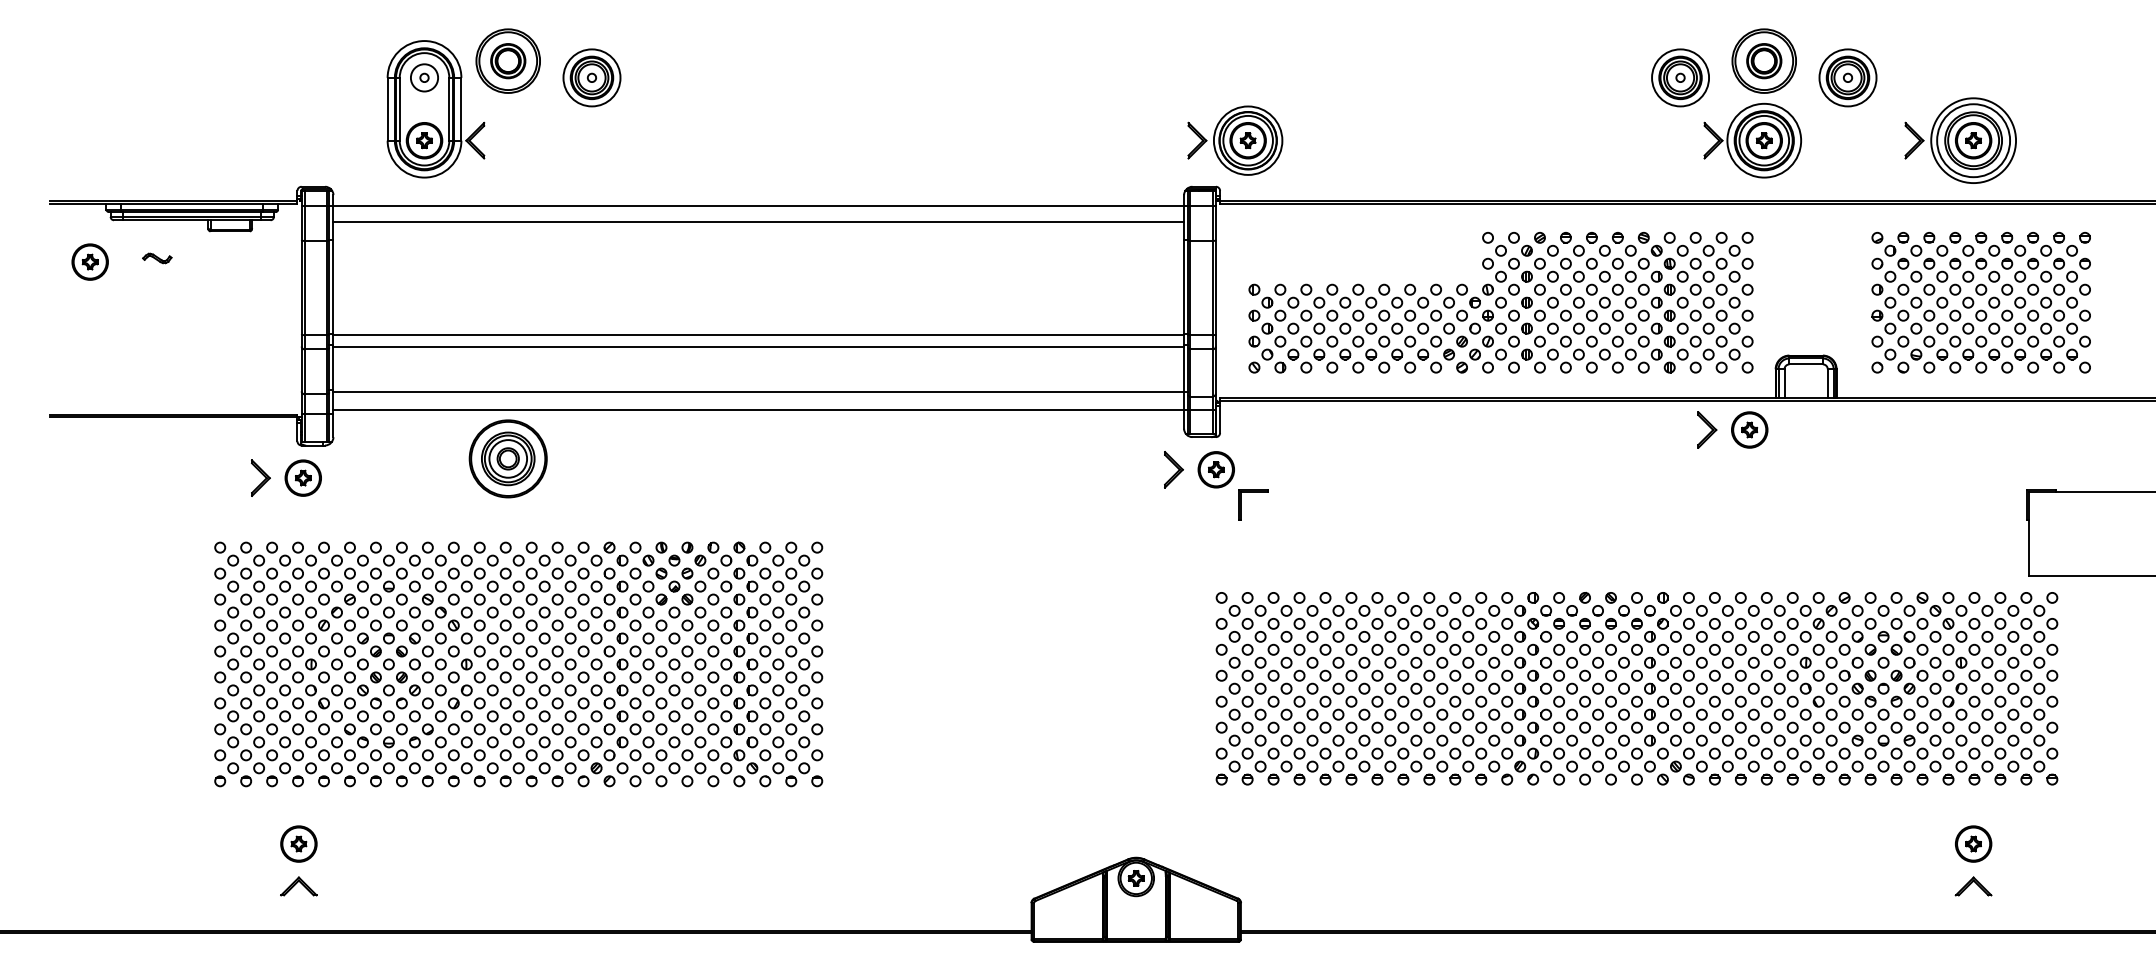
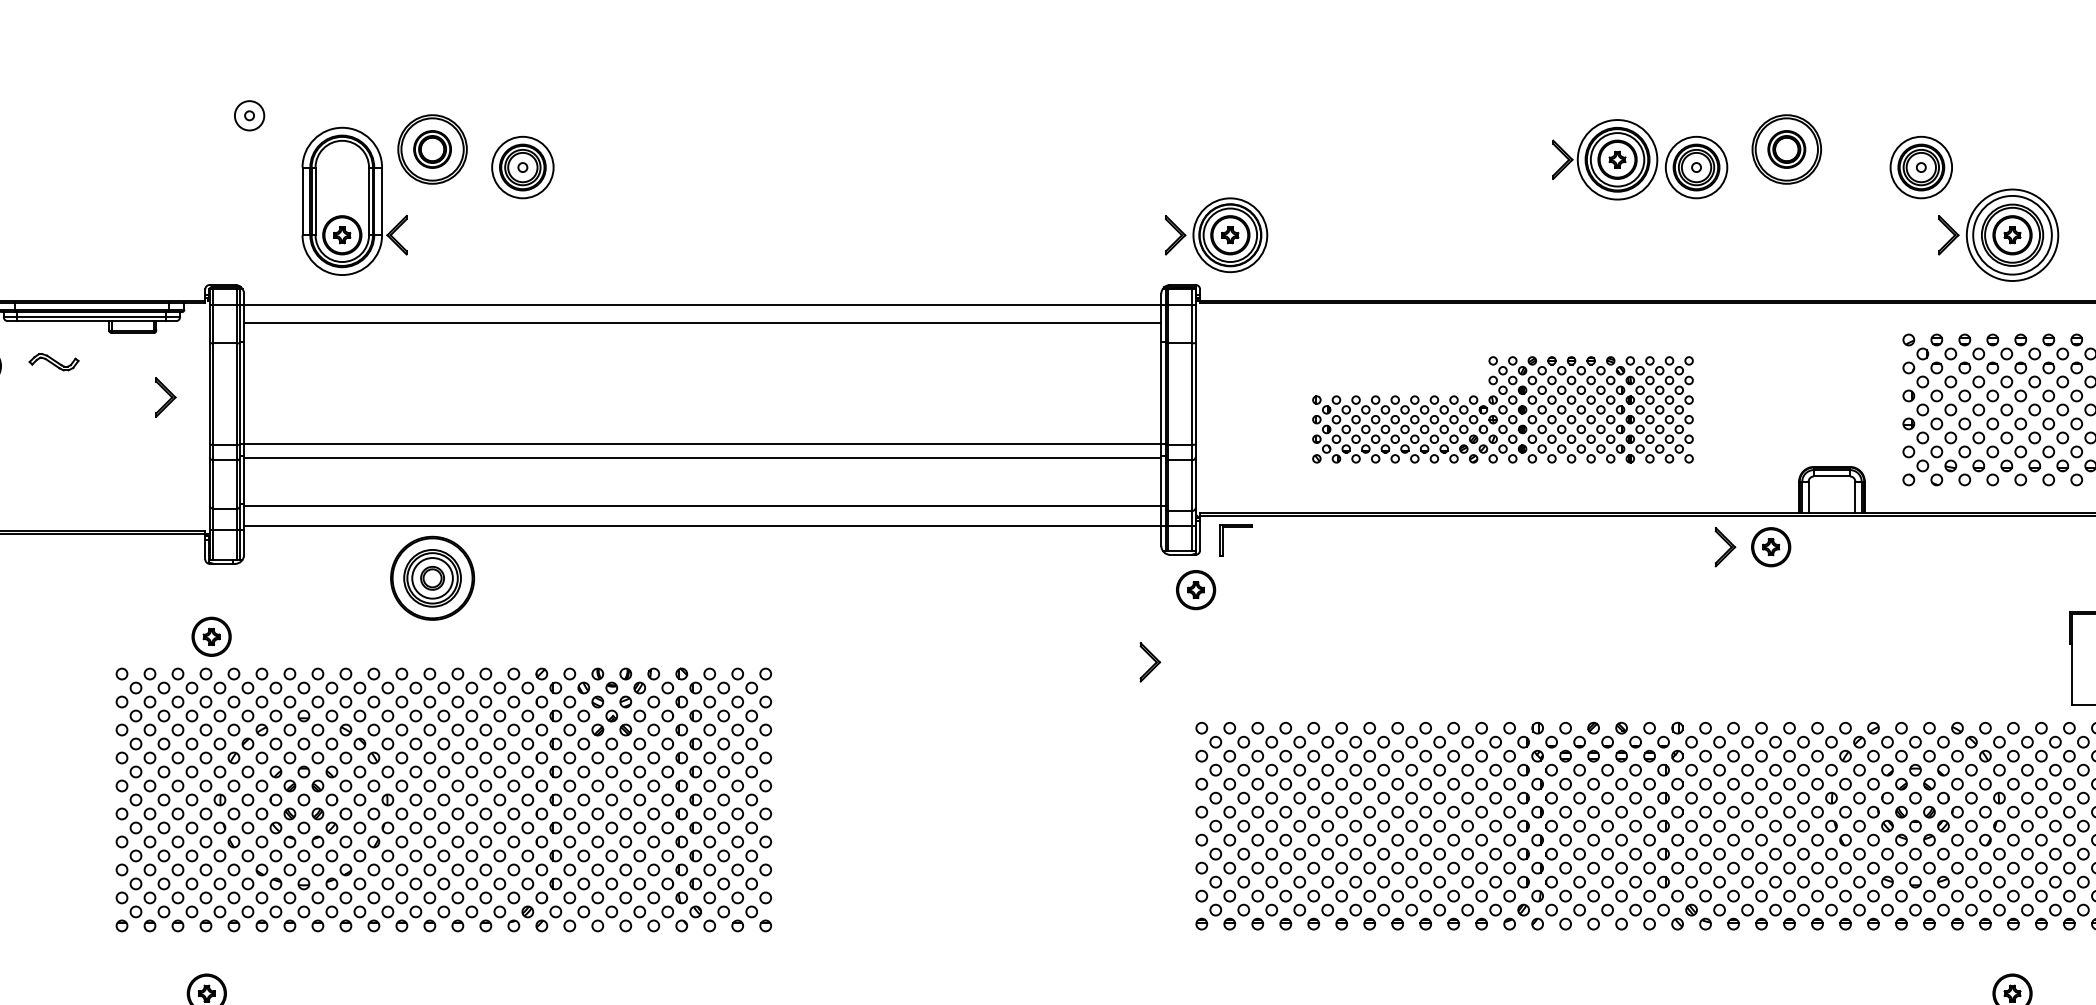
part: (424, 77) -> (249, 115), moved
part: (1847, 77) -> (1920, 167), moved
part: (1752, 140) -> (1604, 159), moved
part: (157, 258) -> (54, 362), size x1.6
part: (1500, 302) -> (1502, 409), size x0.7
part: (1173, 469) -> (1149, 662), moved
part: (260, 477) -> (165, 396), moved
part: (302, 477) -> (210, 636), moved
part: (1253, 492) -> (1236, 527), moved

